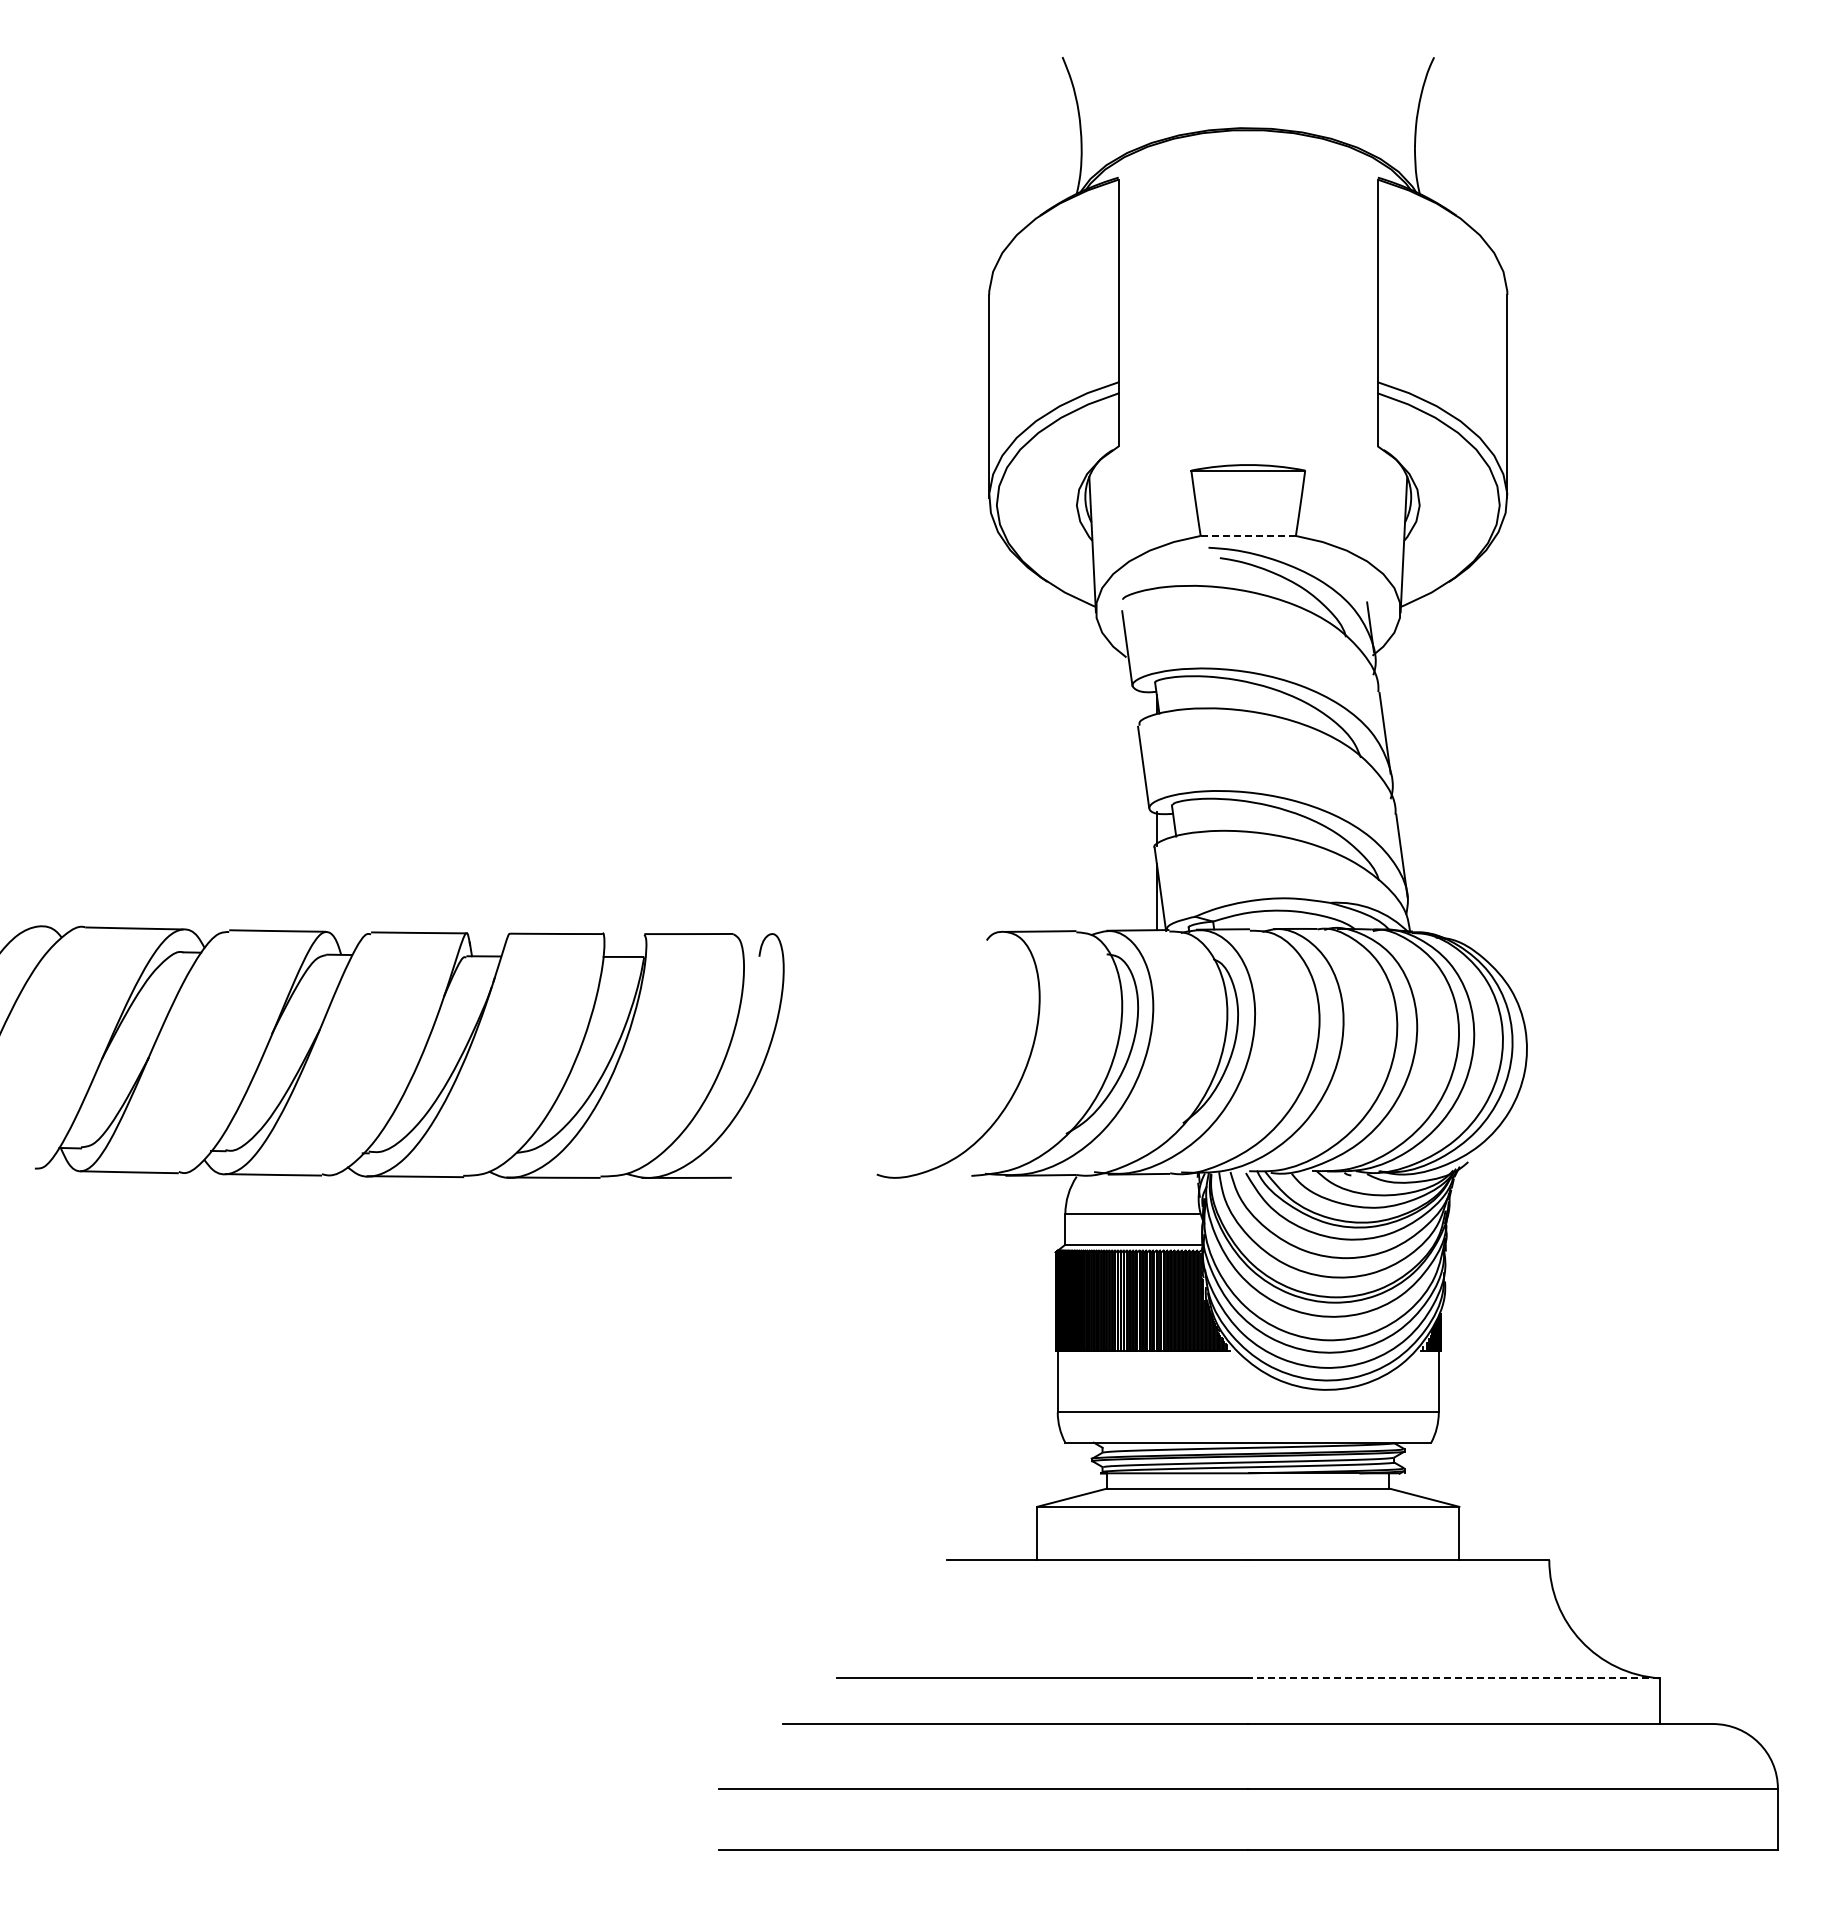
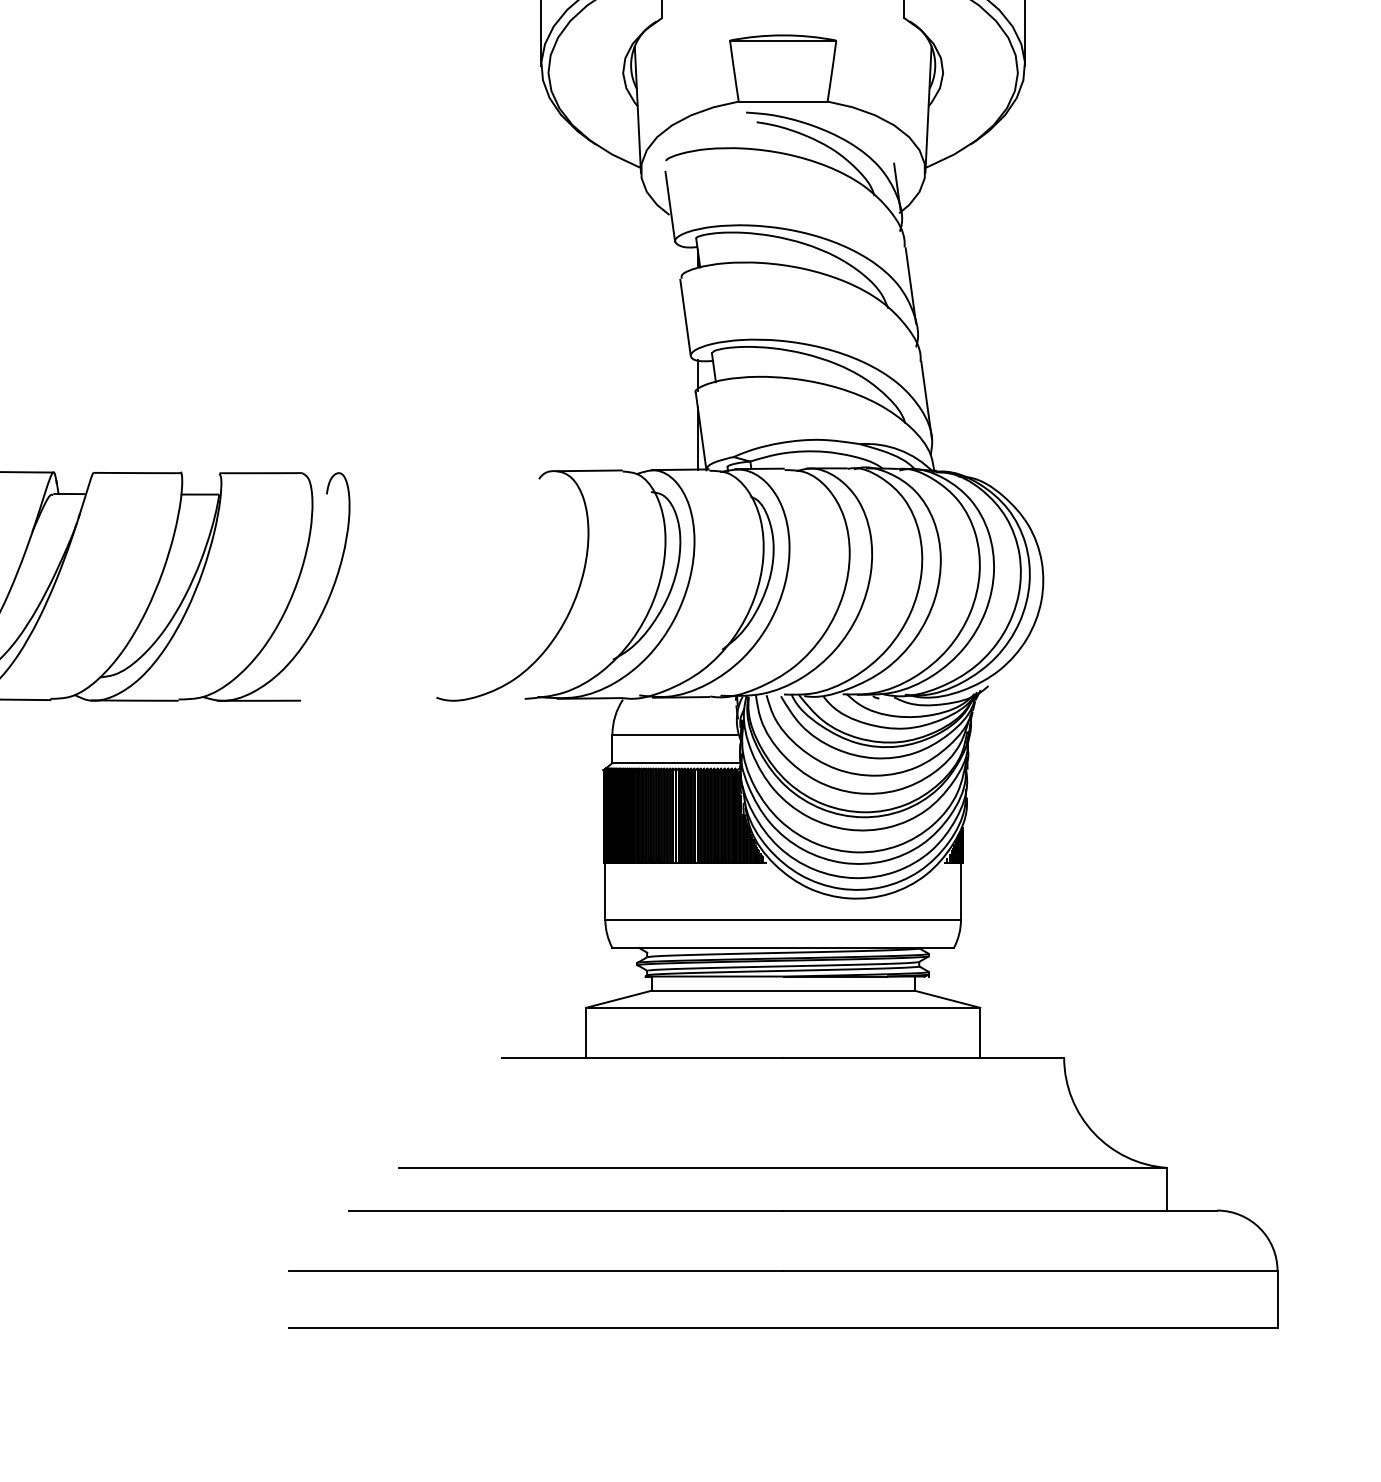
line: (1248, 535) -> (783, 101), dashed -> solid
line: (1454, 1678) -> (975, 1168), dashed -> solid

